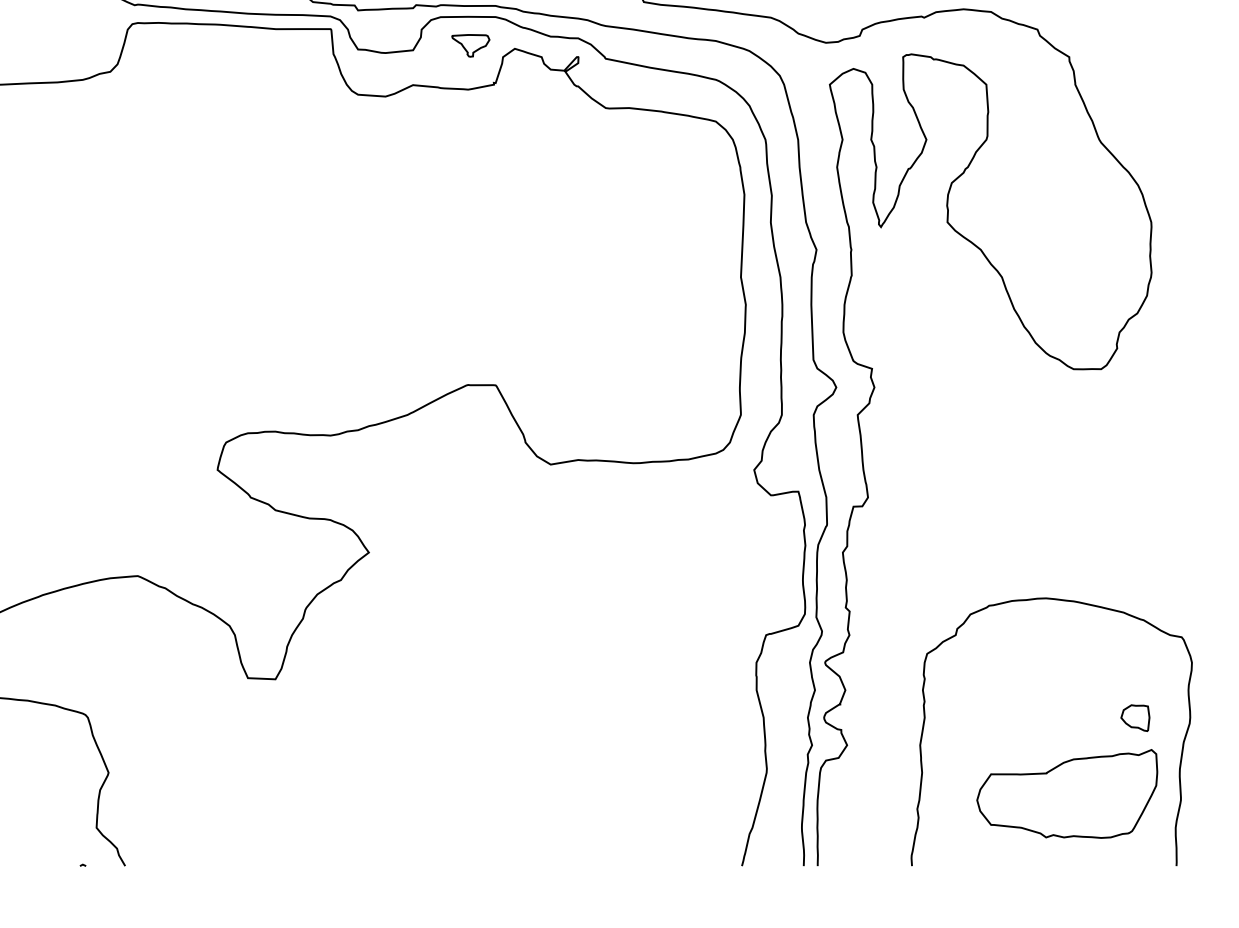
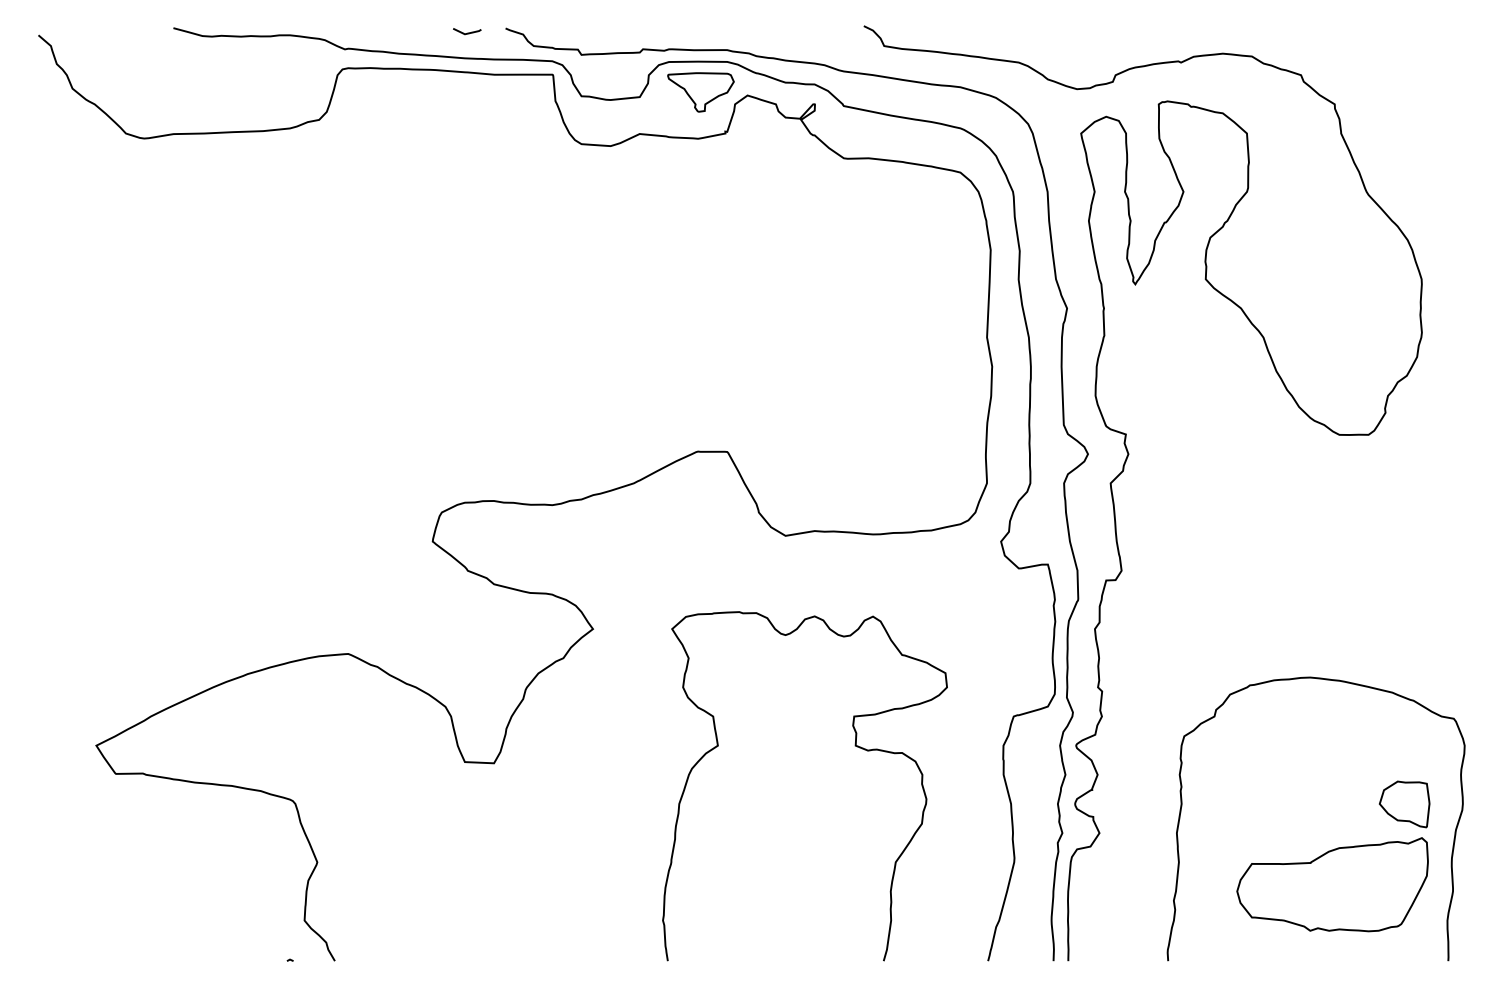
part: (470, 45) -> (700, 92), size x1.67
curve: (615, 662) -> (854, 745), added
part: (1135, 718) -> (1404, 804), size x1.67

